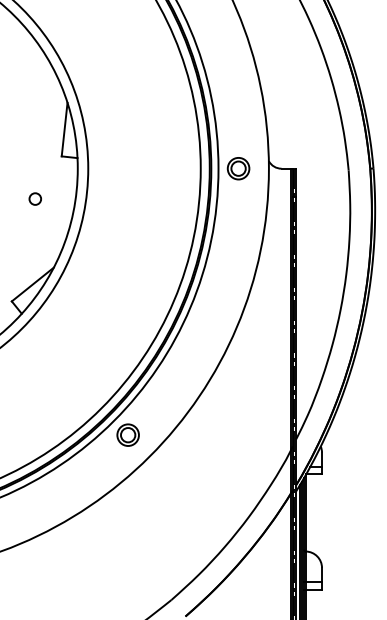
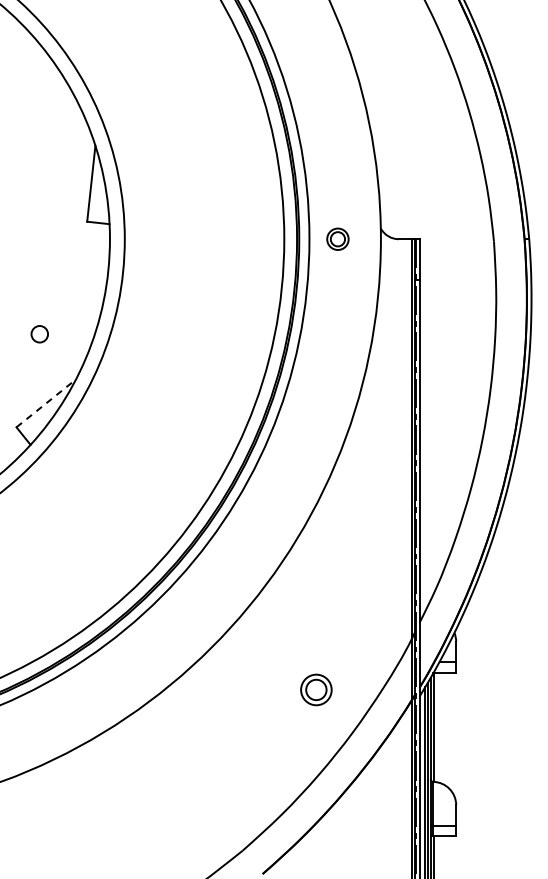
part: (238, 168) -> (337, 239), size x0.7
circle: (35, 199) -> (39, 334), moved
line: (33, 284) -> (46, 403), solid -> dashed
part: (128, 434) -> (316, 689), moved

